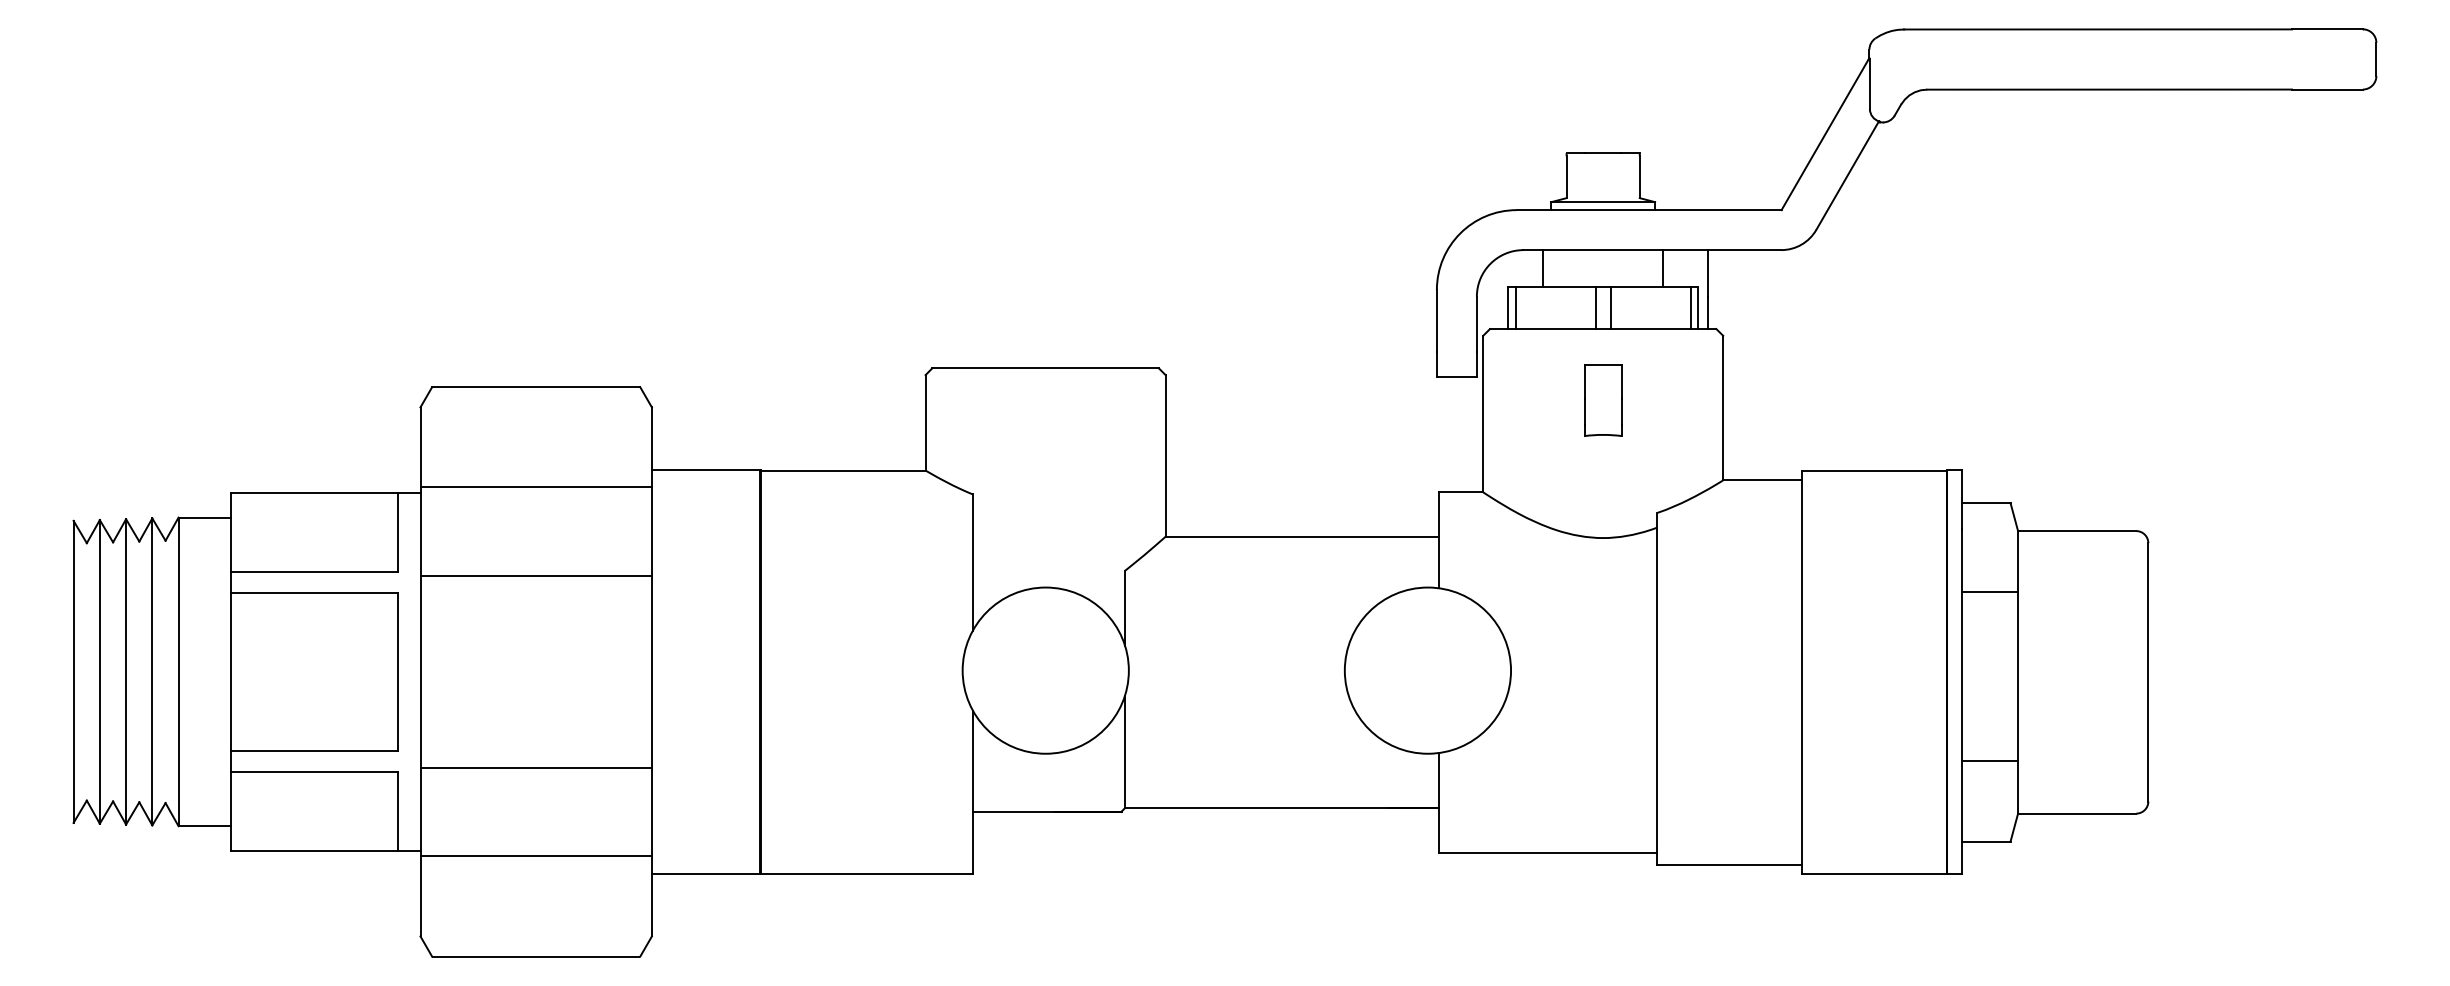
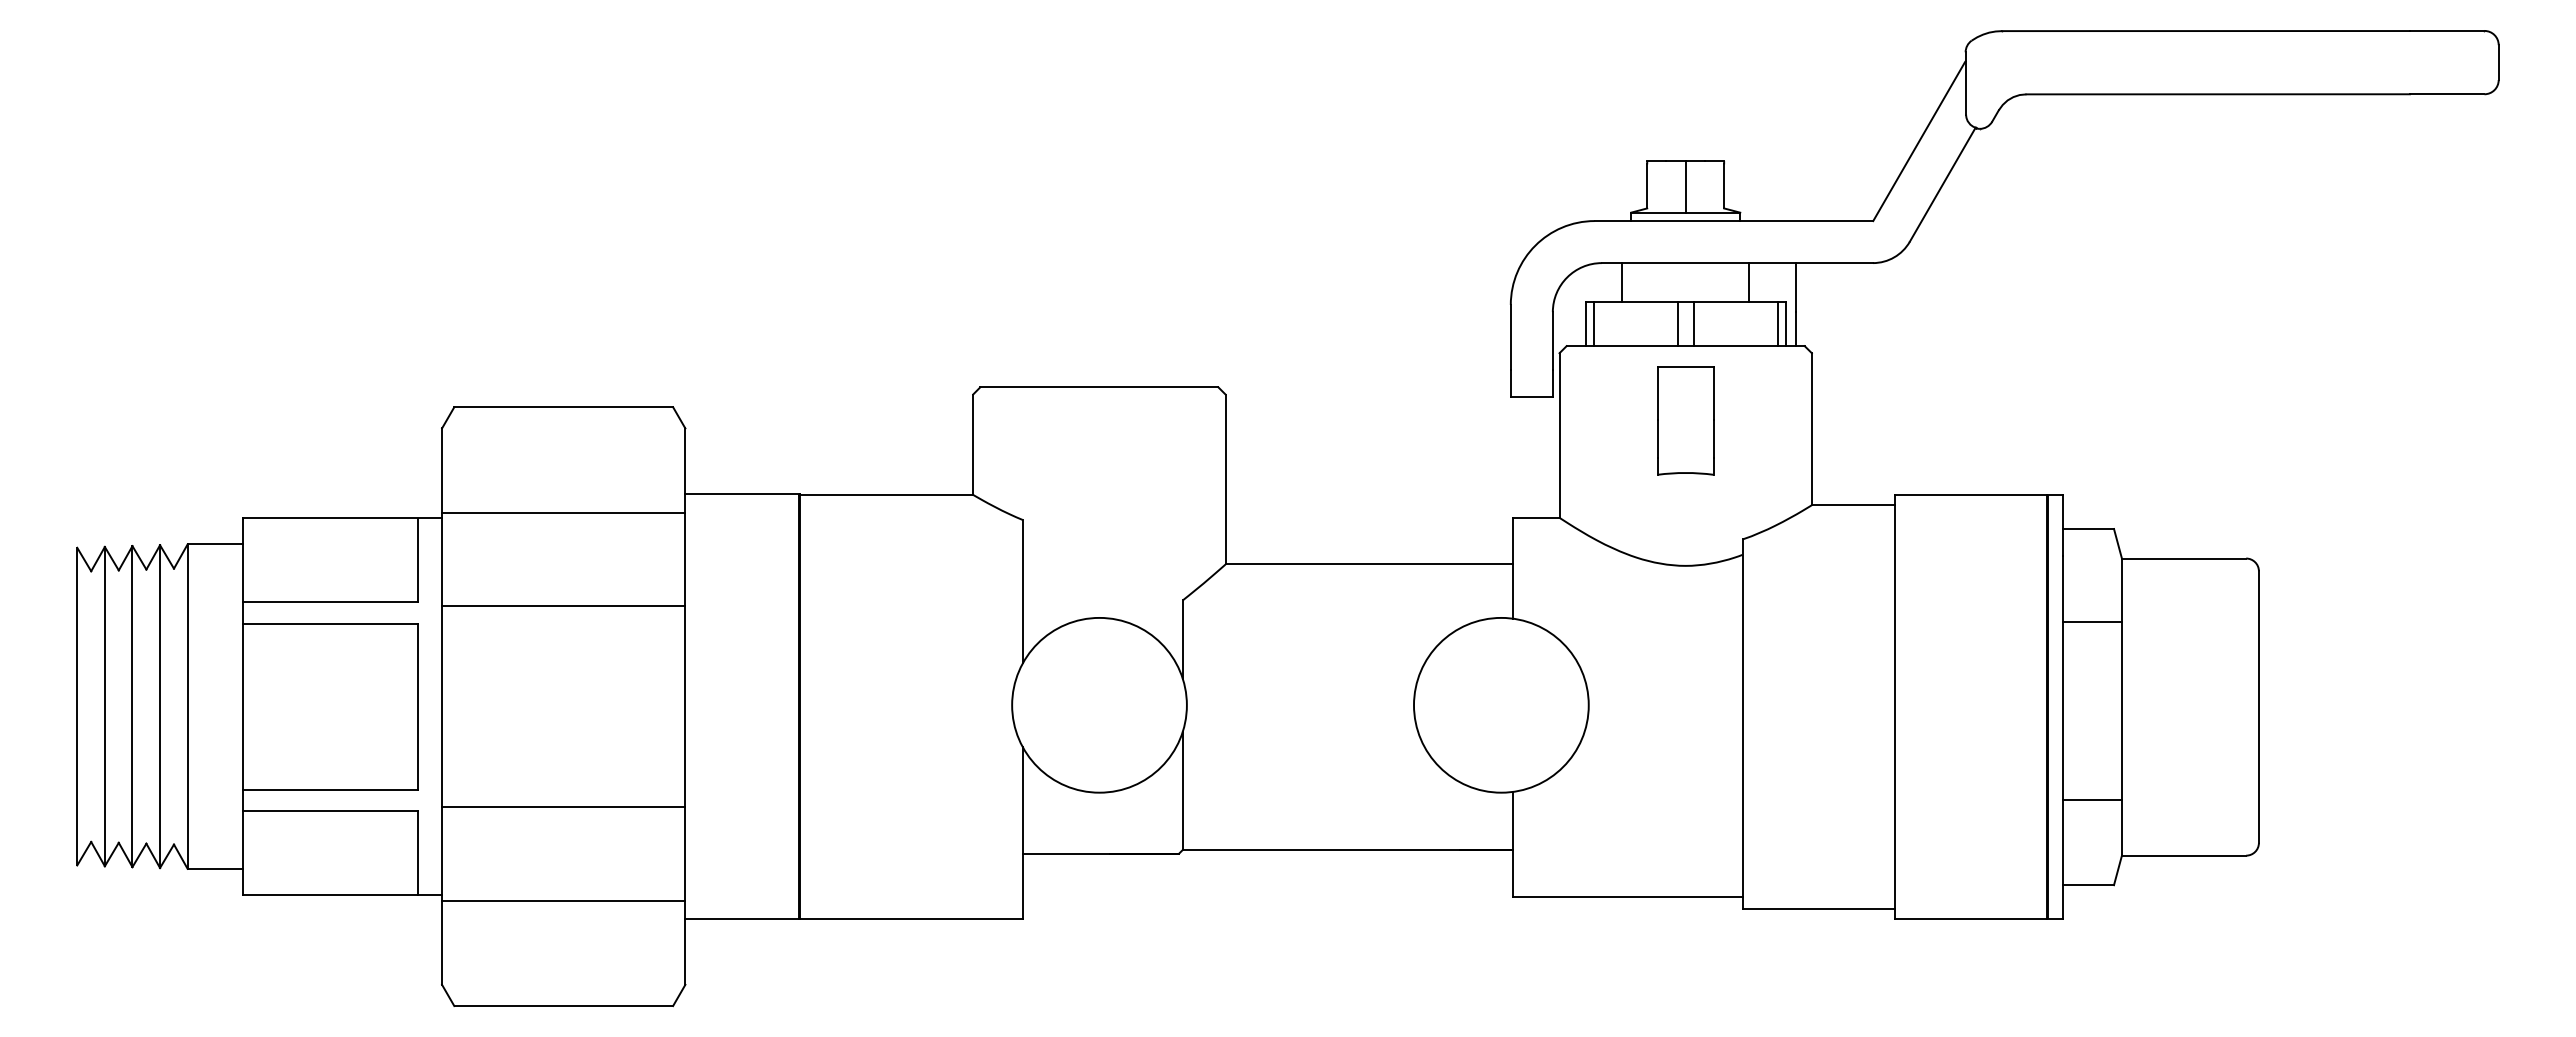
line: (1603, 177) -> (1685, 186), added
part: (1603, 399) -> (1685, 420), size x1.43

